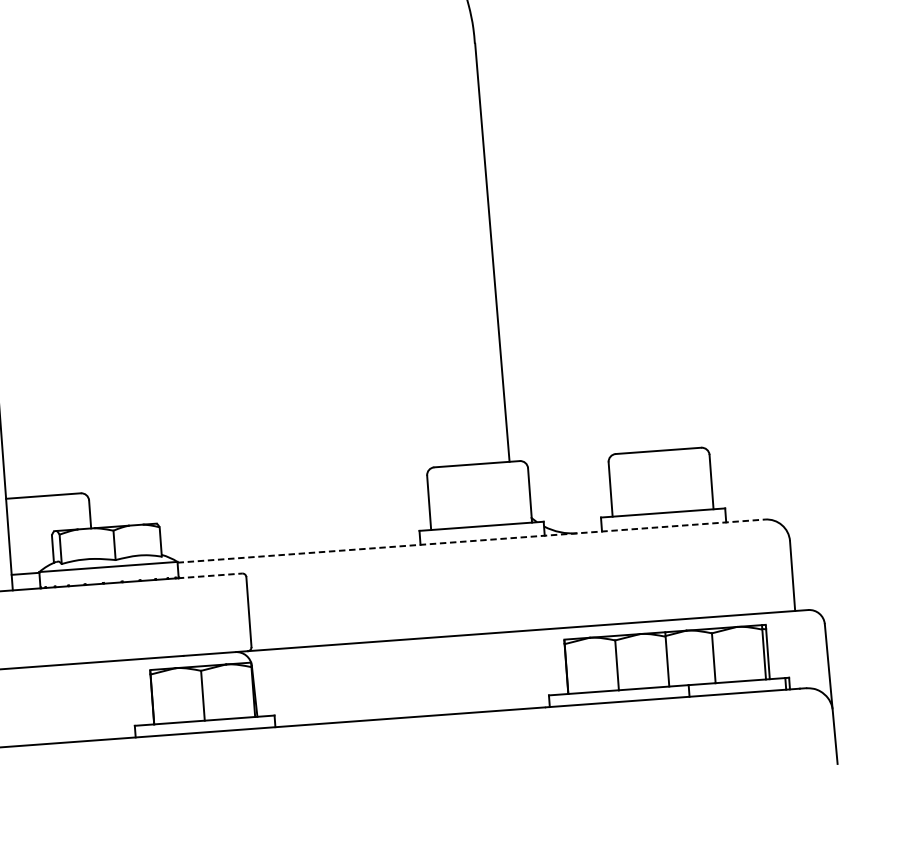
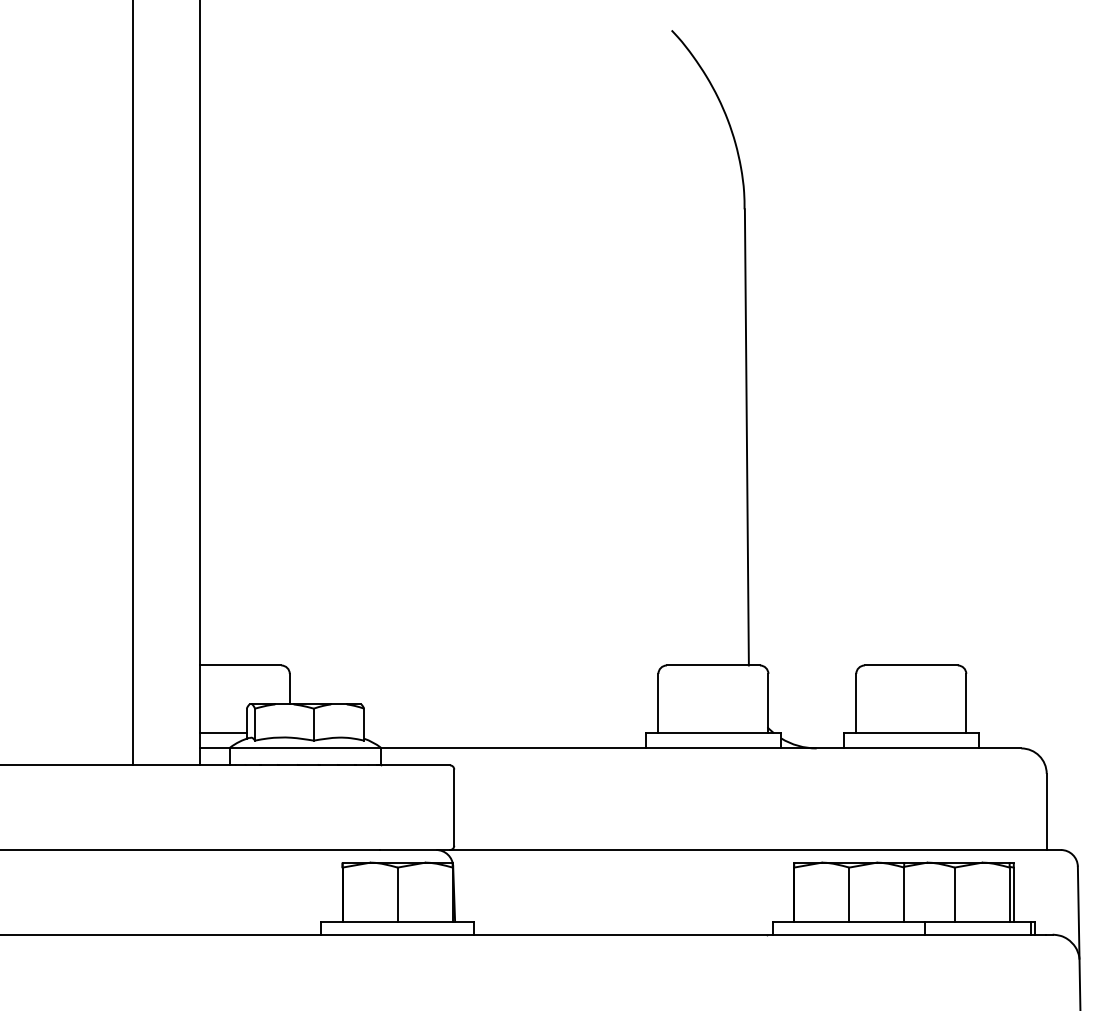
line: (471, 541) -> (701, 748), dashed -> solid
line: (31, 559) -> (222, 733), added
line: (210, 576) -> (415, 765), dashed -> solid

